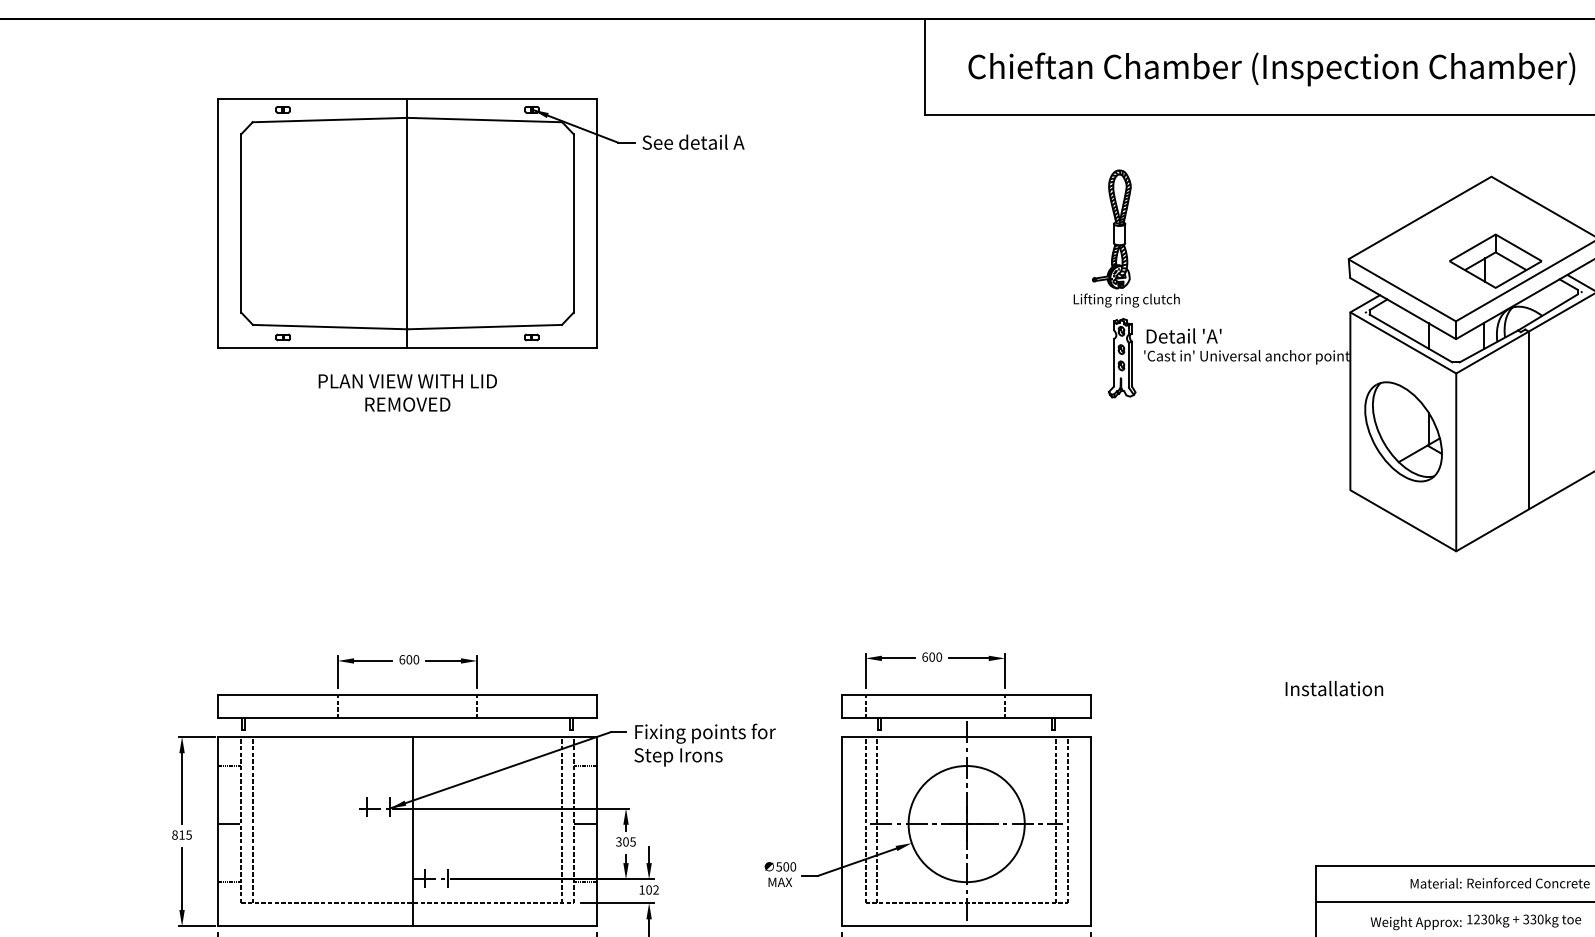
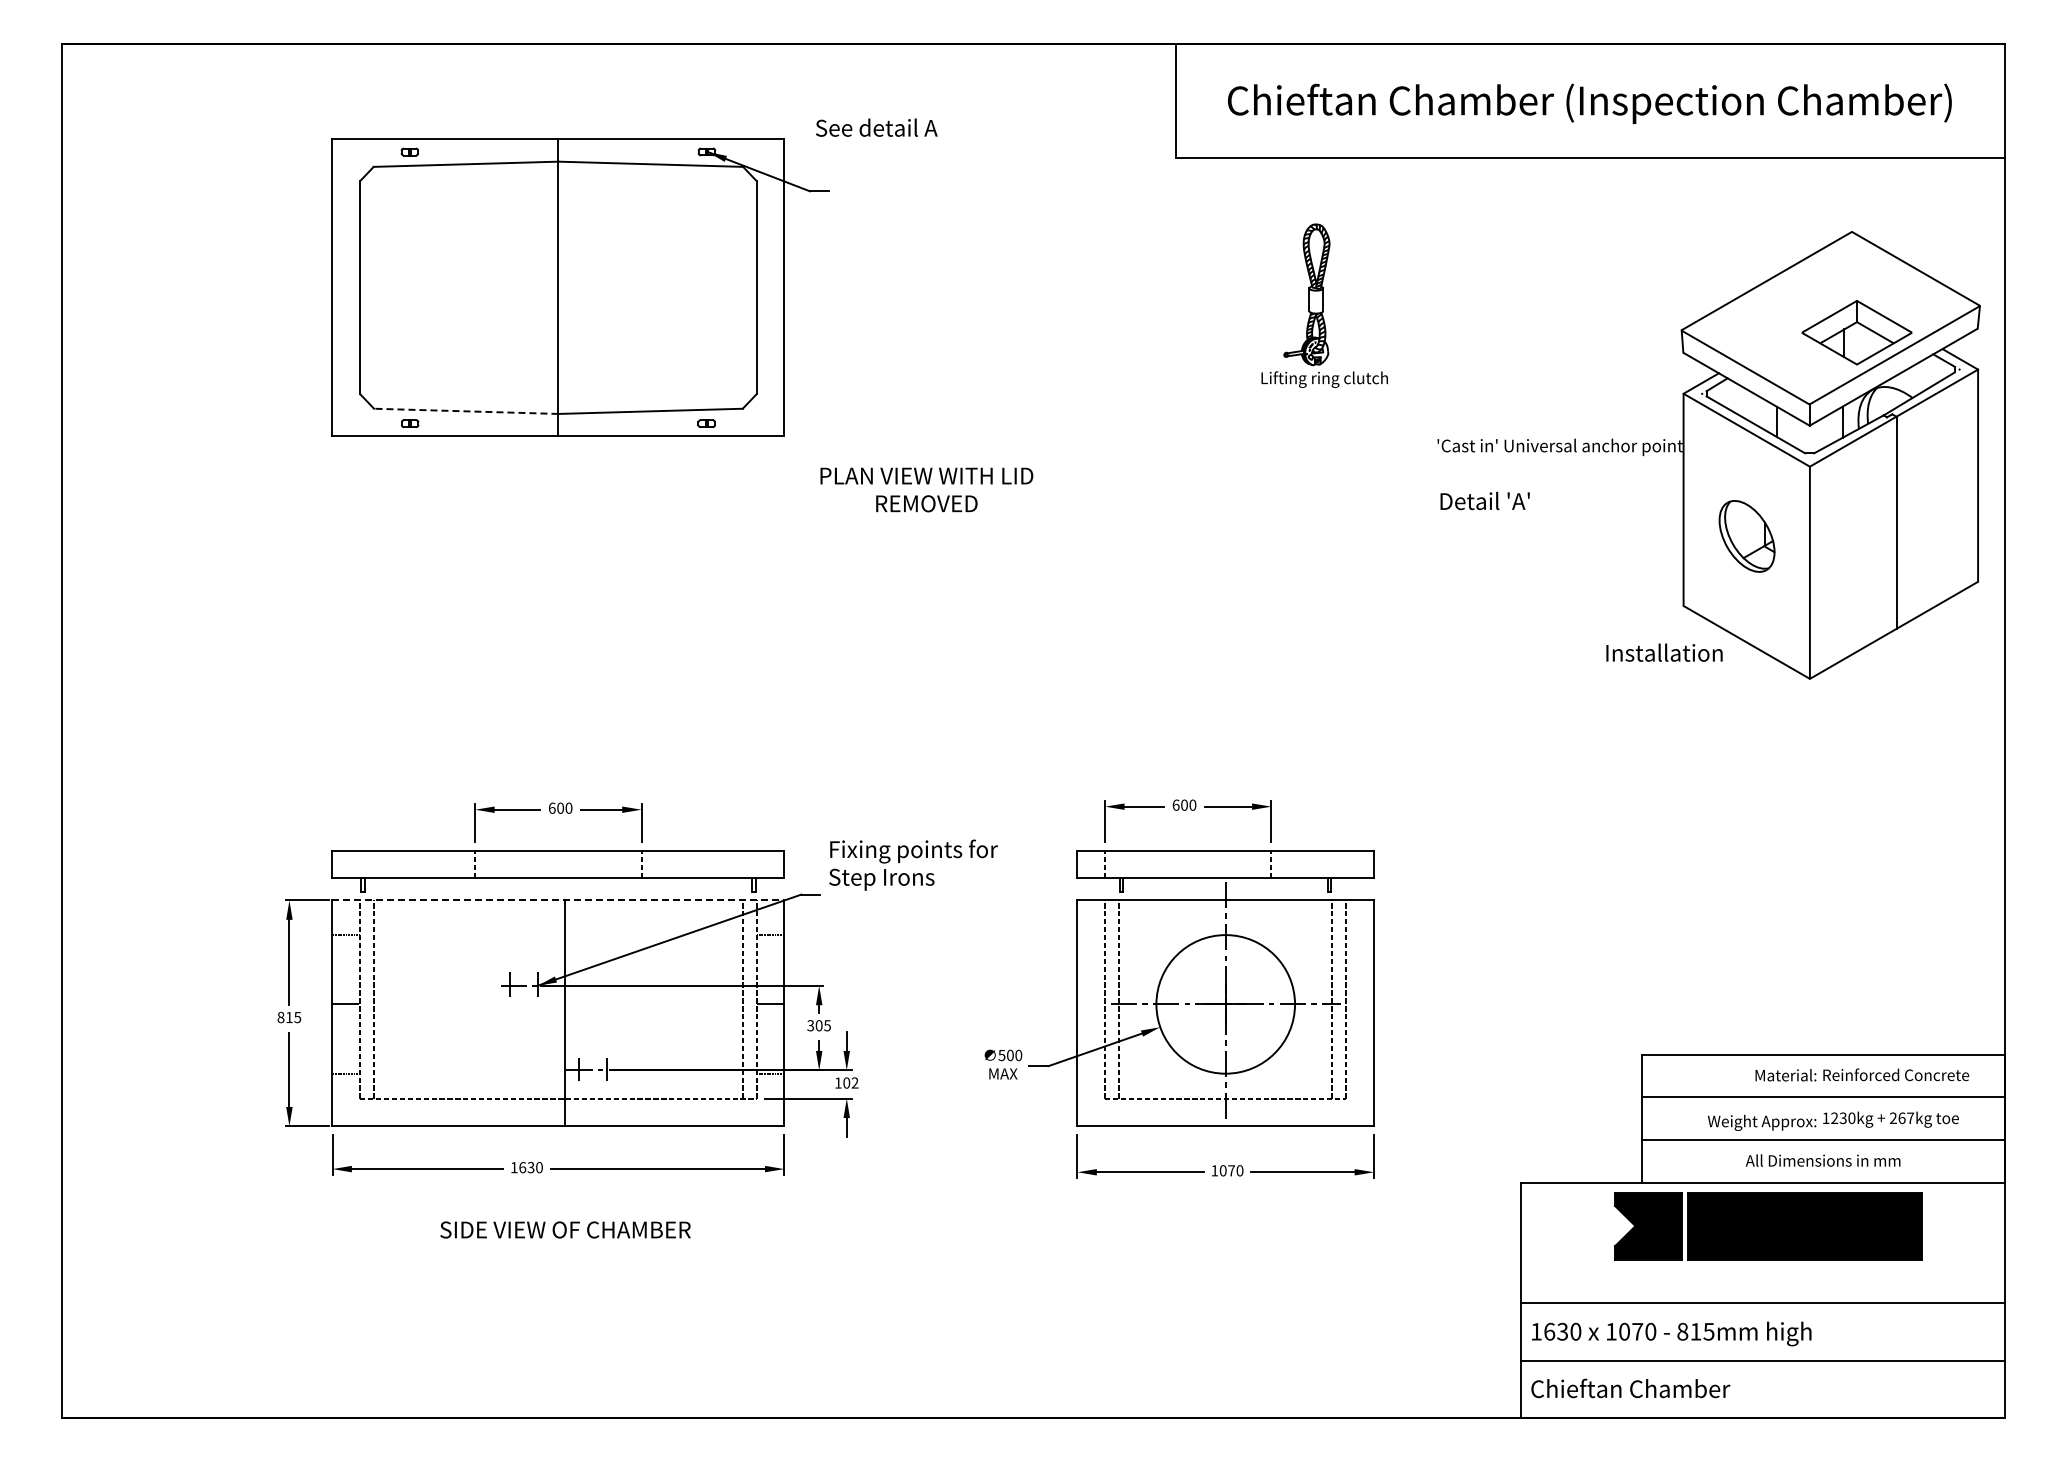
text: (693, 142) -> (876, 127), moved
part: (1126, 238) -> (1324, 305), moved
line: (329, 327) -> (465, 411), solid -> dashed
text: (1183, 335) -> (1484, 500), moved
part: (1122, 358) -> (1411, 448), removed
text: (407, 392) -> (926, 489), moved
part: (1403, 431) -> (1746, 536), size x0.6
text: (1334, 688) -> (1664, 652), moved
line: (407, 737) -> (558, 900), solid -> dashed
text: (705, 744) -> (913, 864), moved
text: (1532, 919) -> (1901, 1118), 330kg -> 267kg

